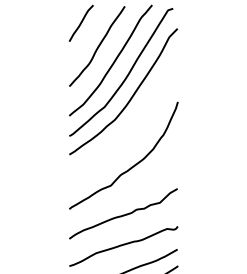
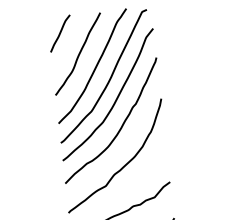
curve: (133, 125) -> (121, 126), added

